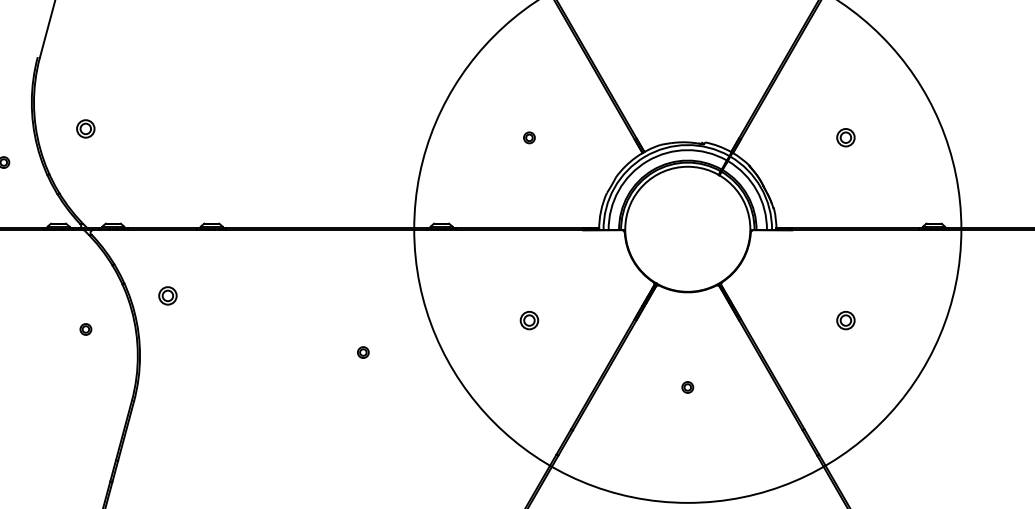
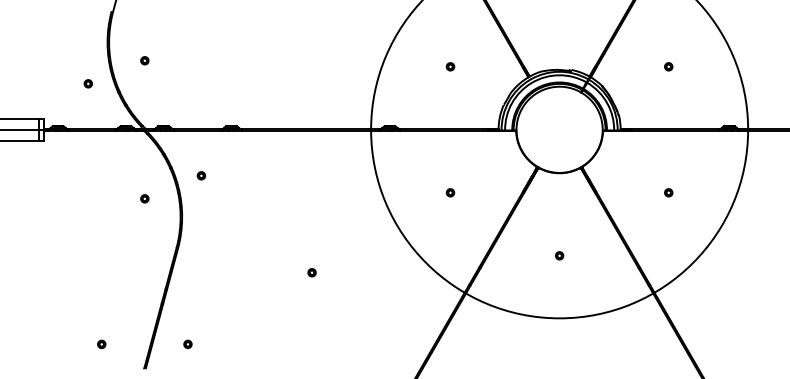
part: (85, 128) -> (144, 60), size x0.62
part: (845, 137) -> (668, 66), size x0.62
part: (168, 295) -> (201, 175), size x0.62
part: (529, 320) -> (450, 192), size x0.62
part: (845, 320) -> (668, 192), size x0.62
part: (362, 352) -> (311, 272), moved
part: (687, 387) -> (559, 255), moved

